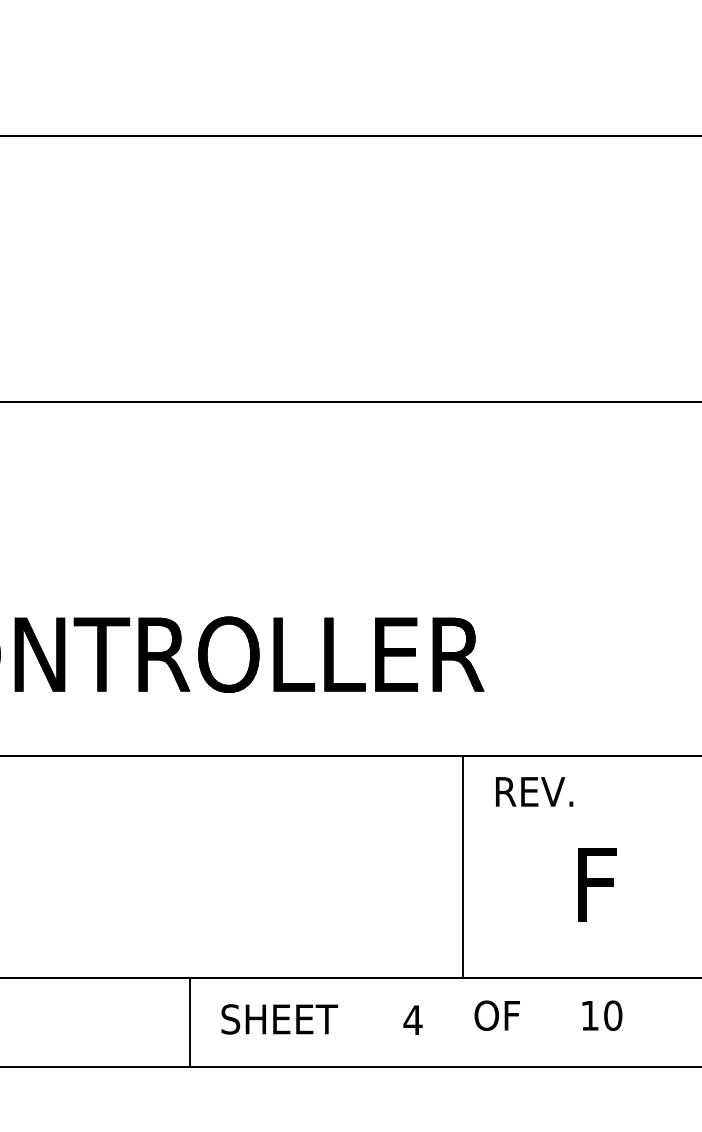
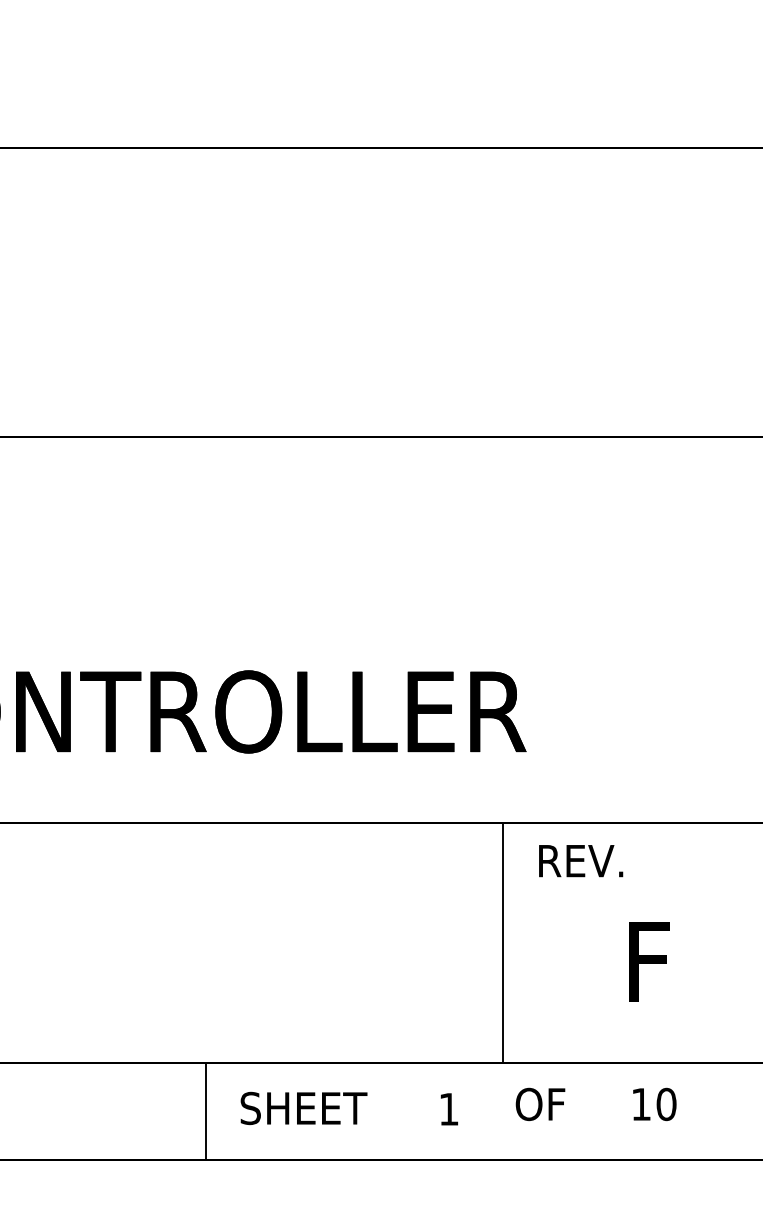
text: (412, 1019) -> (448, 1108), 4 -> 1

